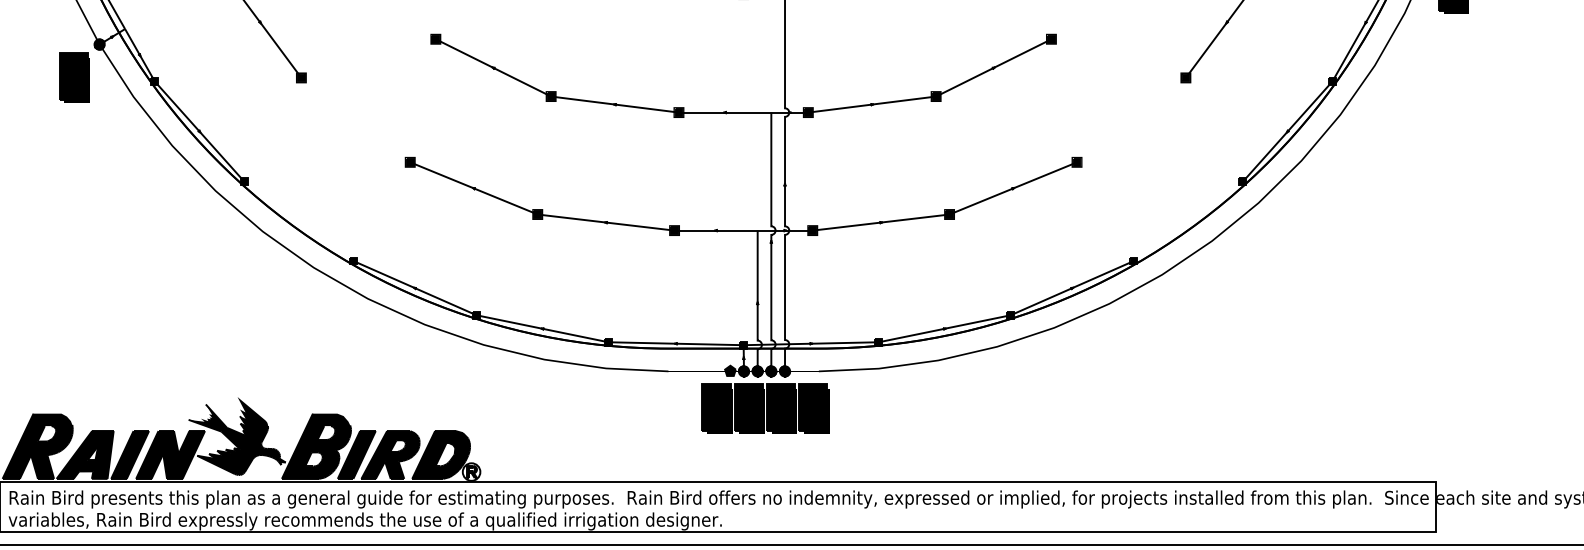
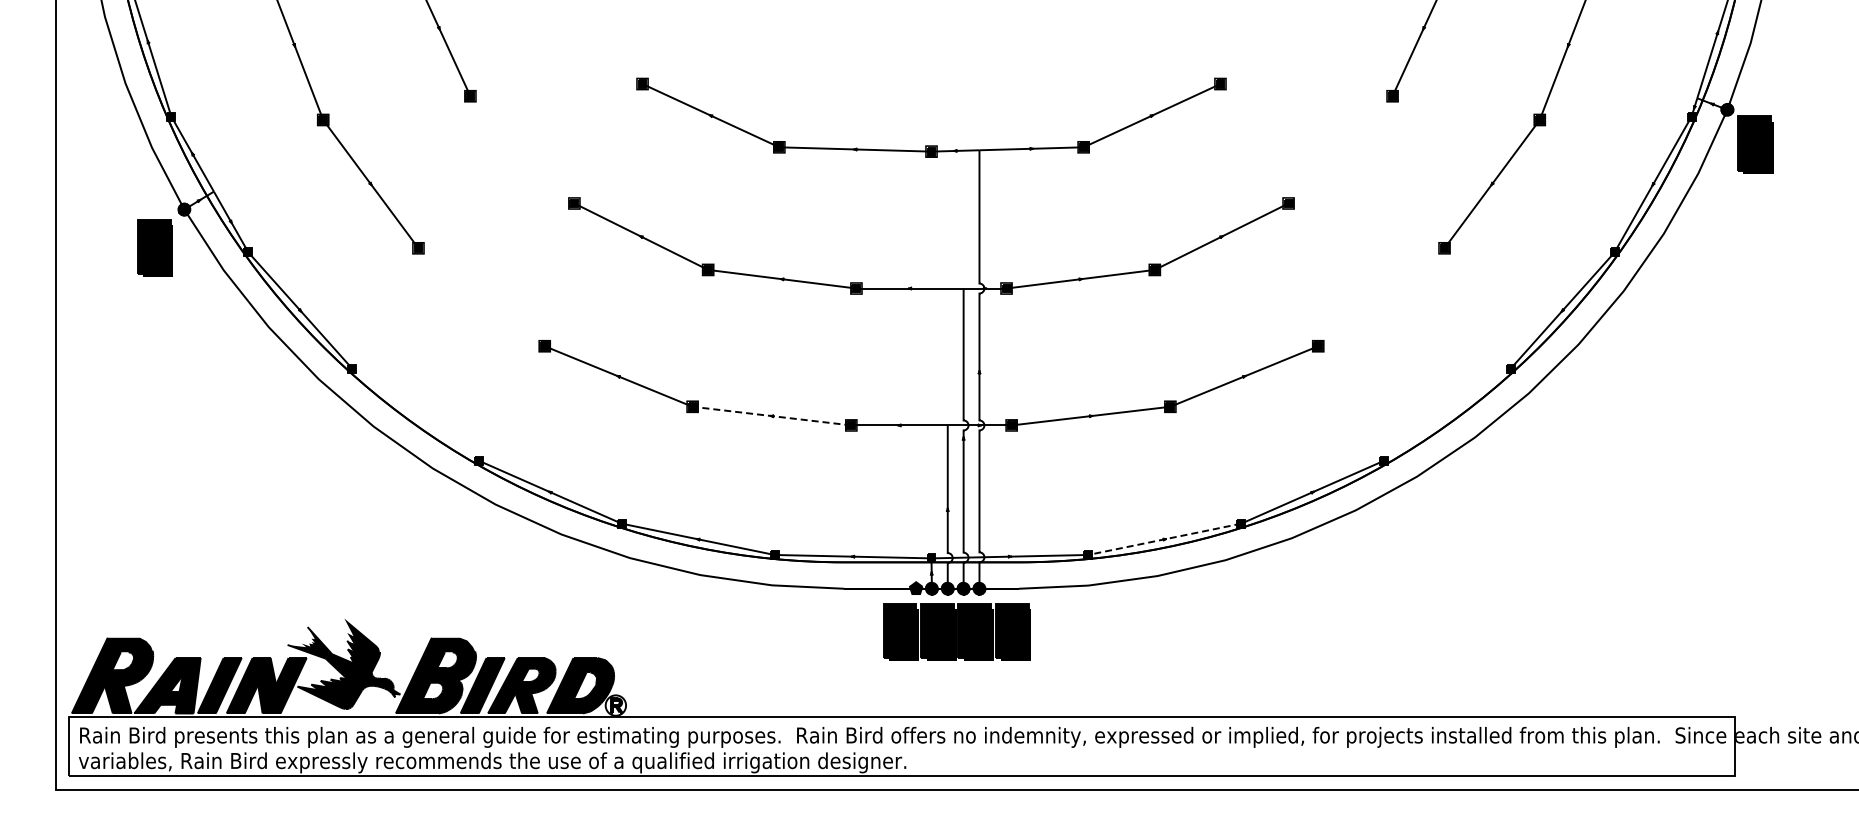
line: (605, 222) -> (771, 416), solid -> dashed
line: (944, 328) -> (1164, 539), solid -> dashed

